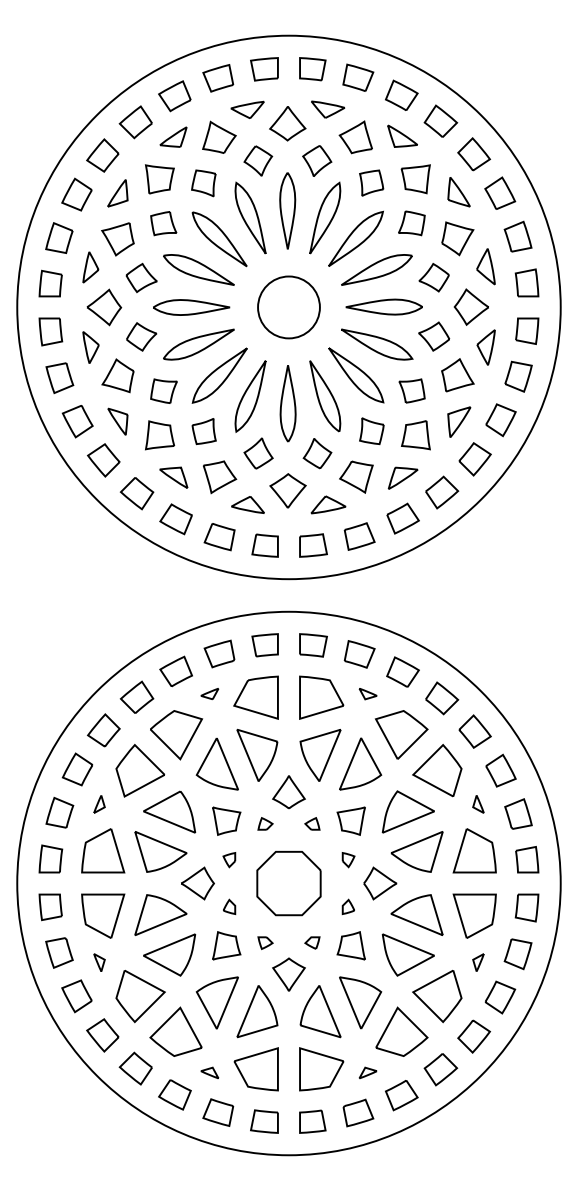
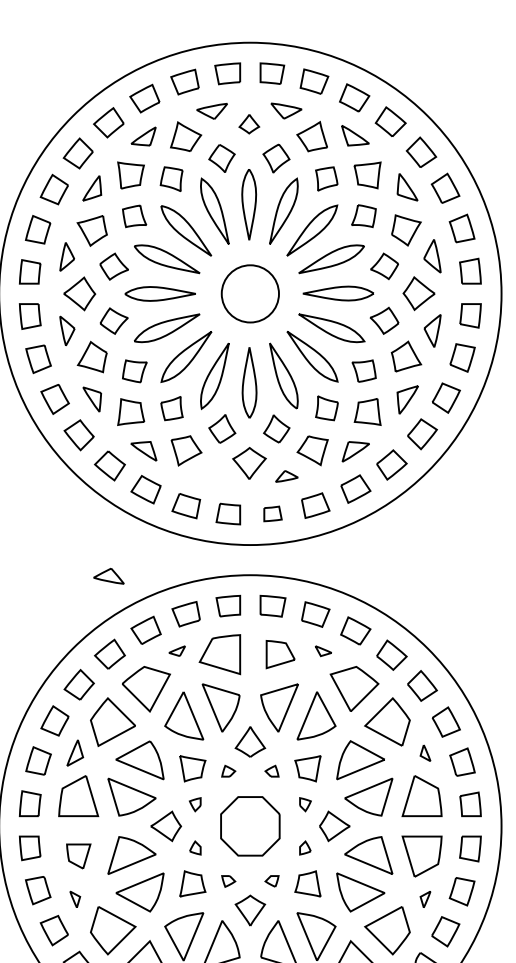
part: (287, 123) -> (248, 123), size x0.6
part: (247, 504) -> (108, 575), moved
part: (328, 504) -> (286, 476), size x0.7
part: (313, 545) -> (273, 513), size x0.7
part: (321, 697) -> (280, 654), size x0.7
part: (99, 804) -> (75, 753), size x1.6
part: (103, 915) -> (78, 855), size x0.6

